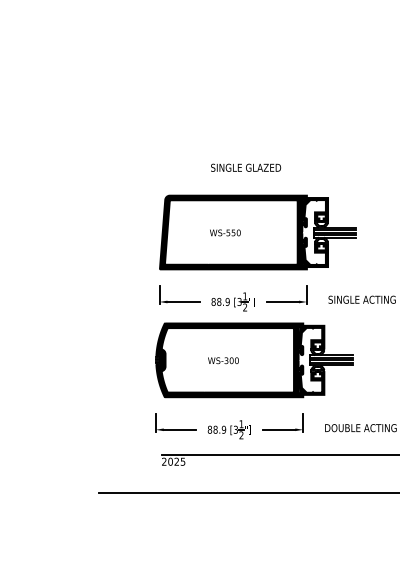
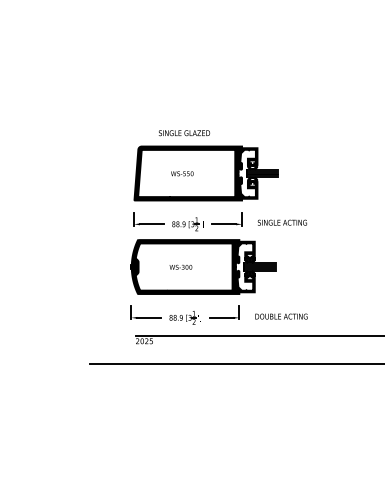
text: (244, 168) -> (183, 133), moved

